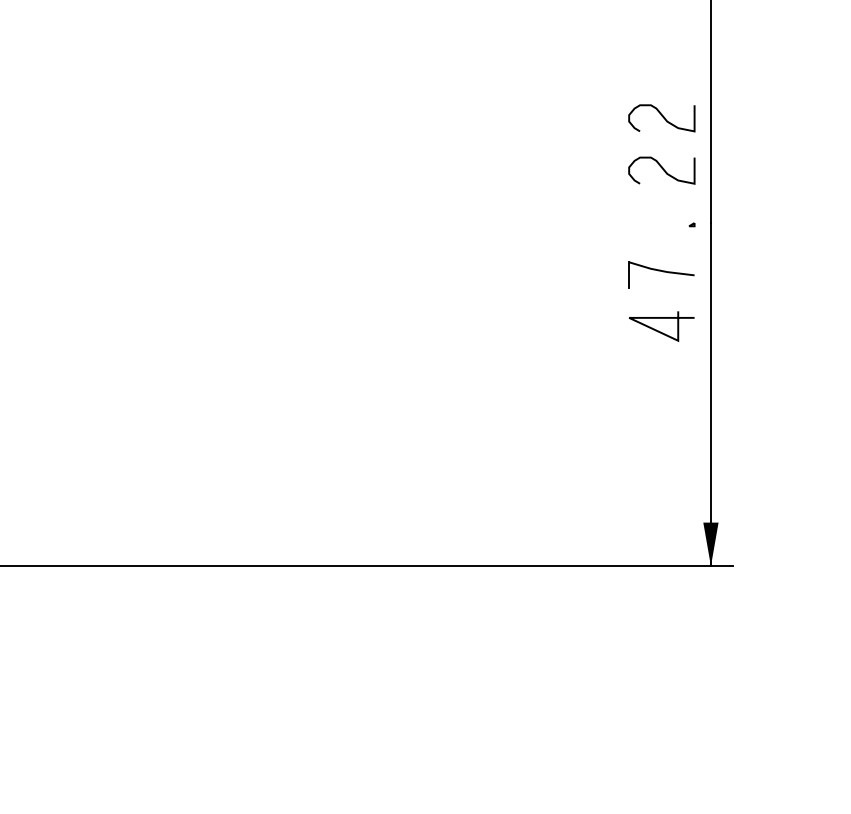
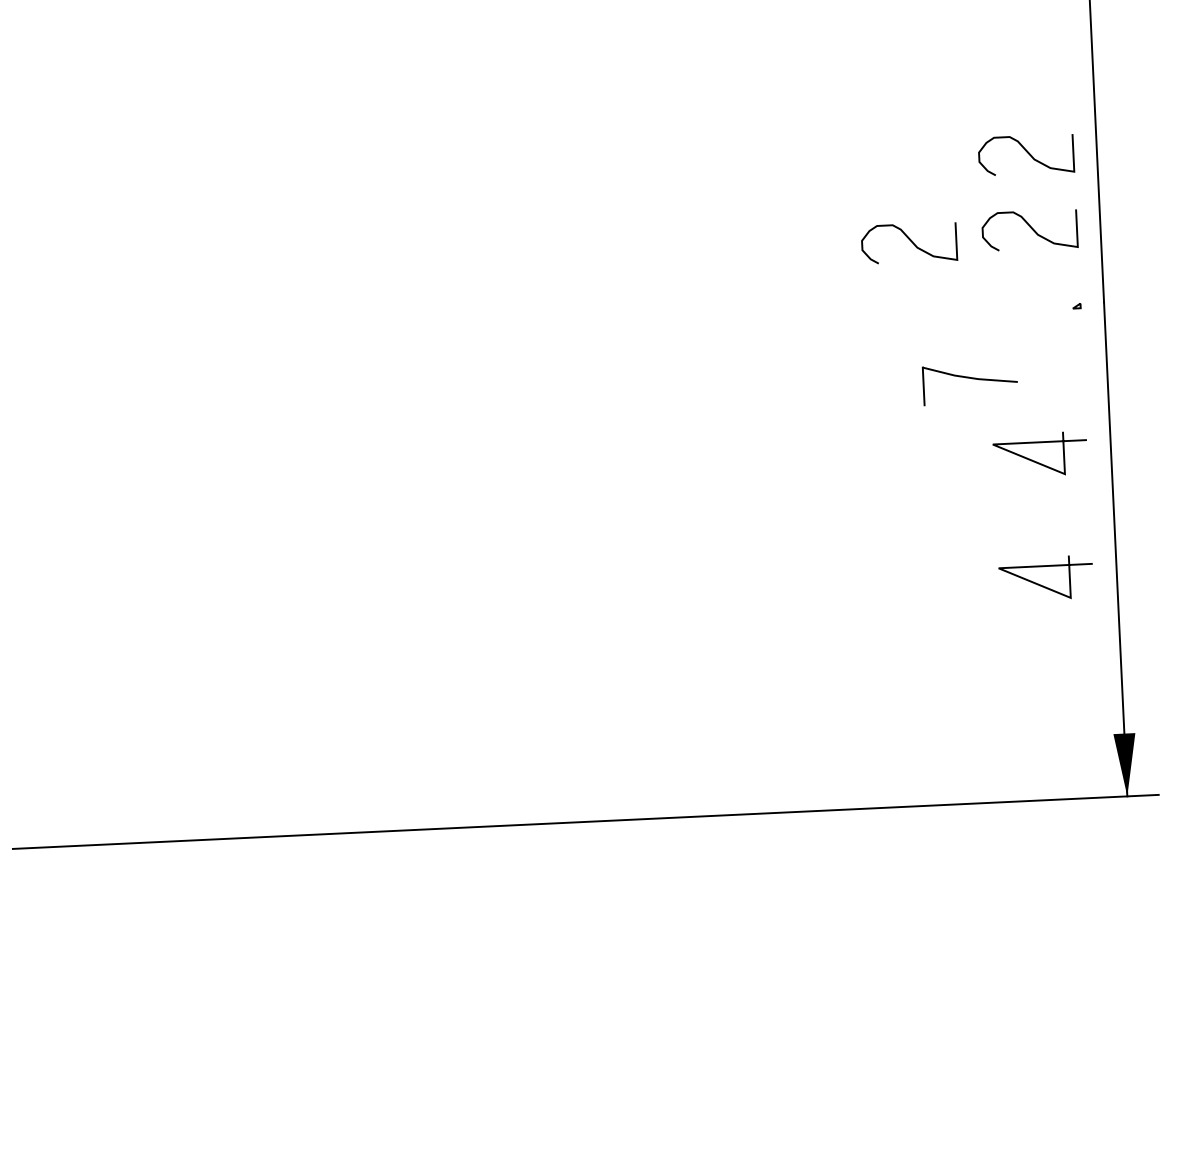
curve: (578, 174) -> (910, 241), added
part: (661, 274) -> (970, 383), moved
line: (658, 416) -> (1041, 584), added

